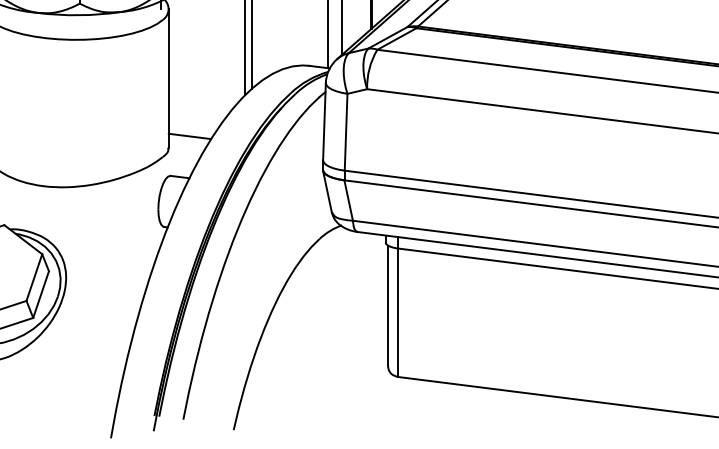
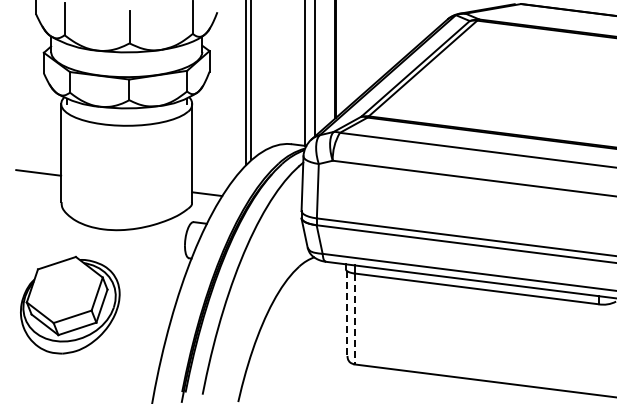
line: (388, 306) -> (347, 314), solid -> dashed
line: (397, 313) -> (354, 319), solid -> dashed

